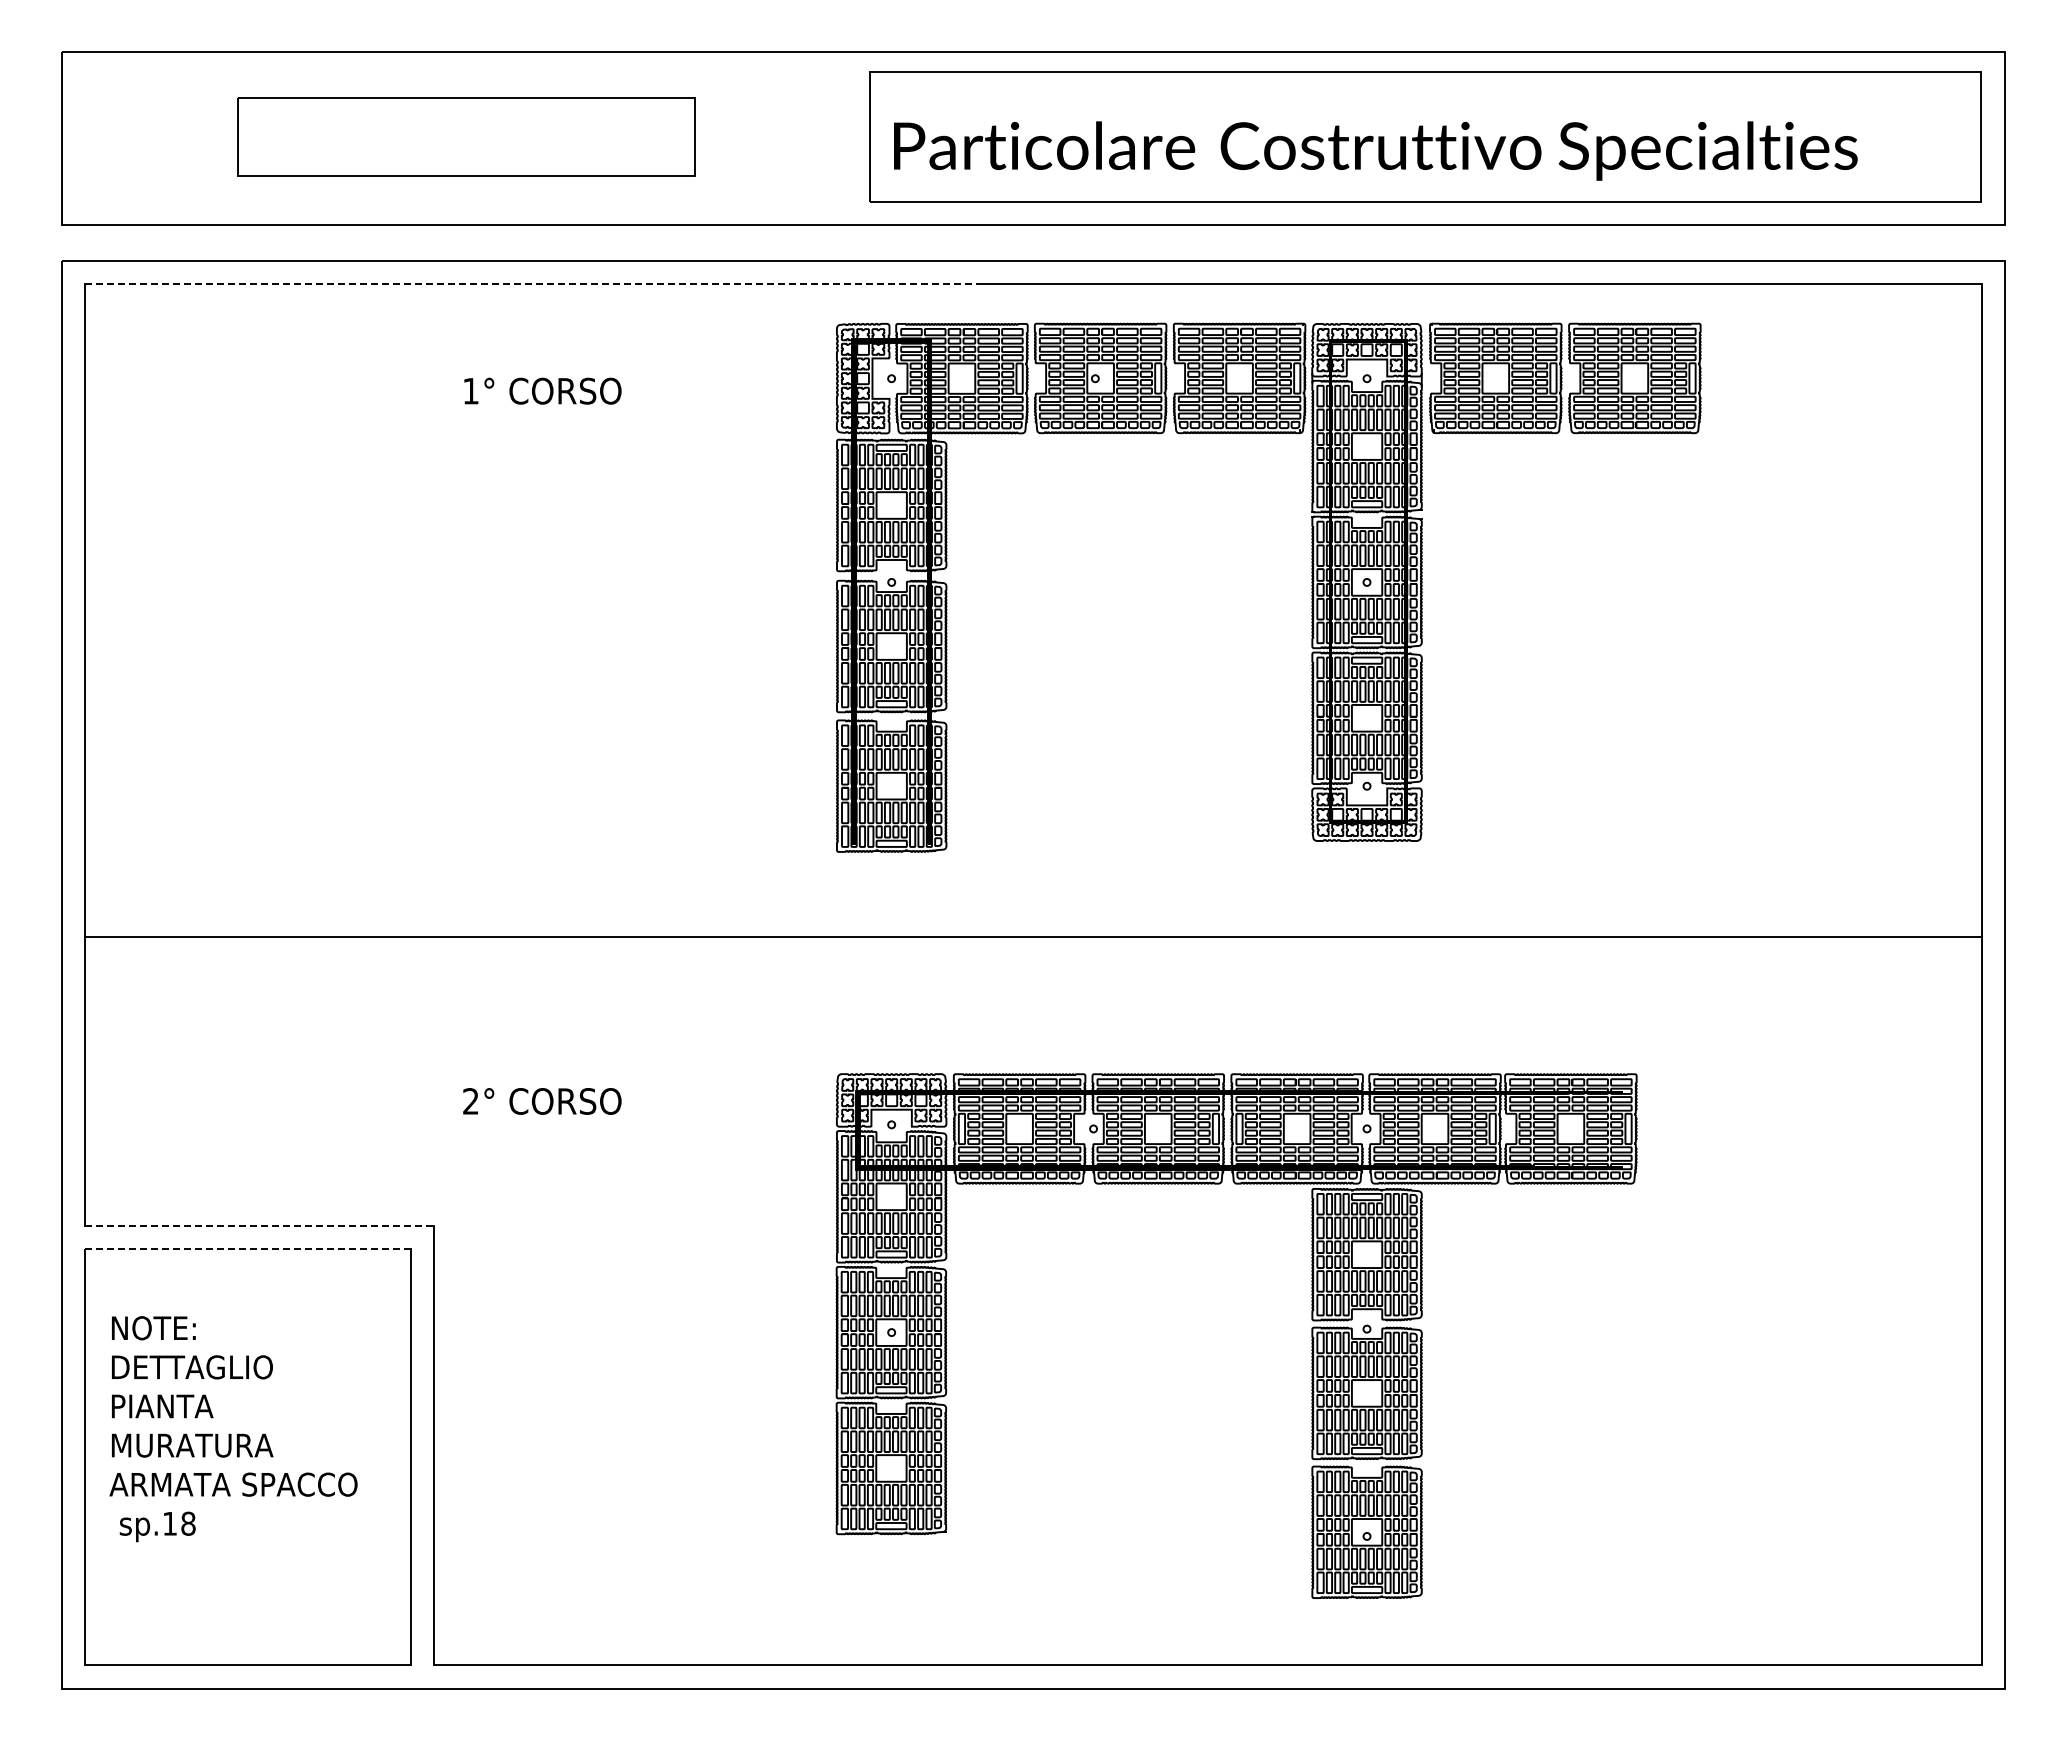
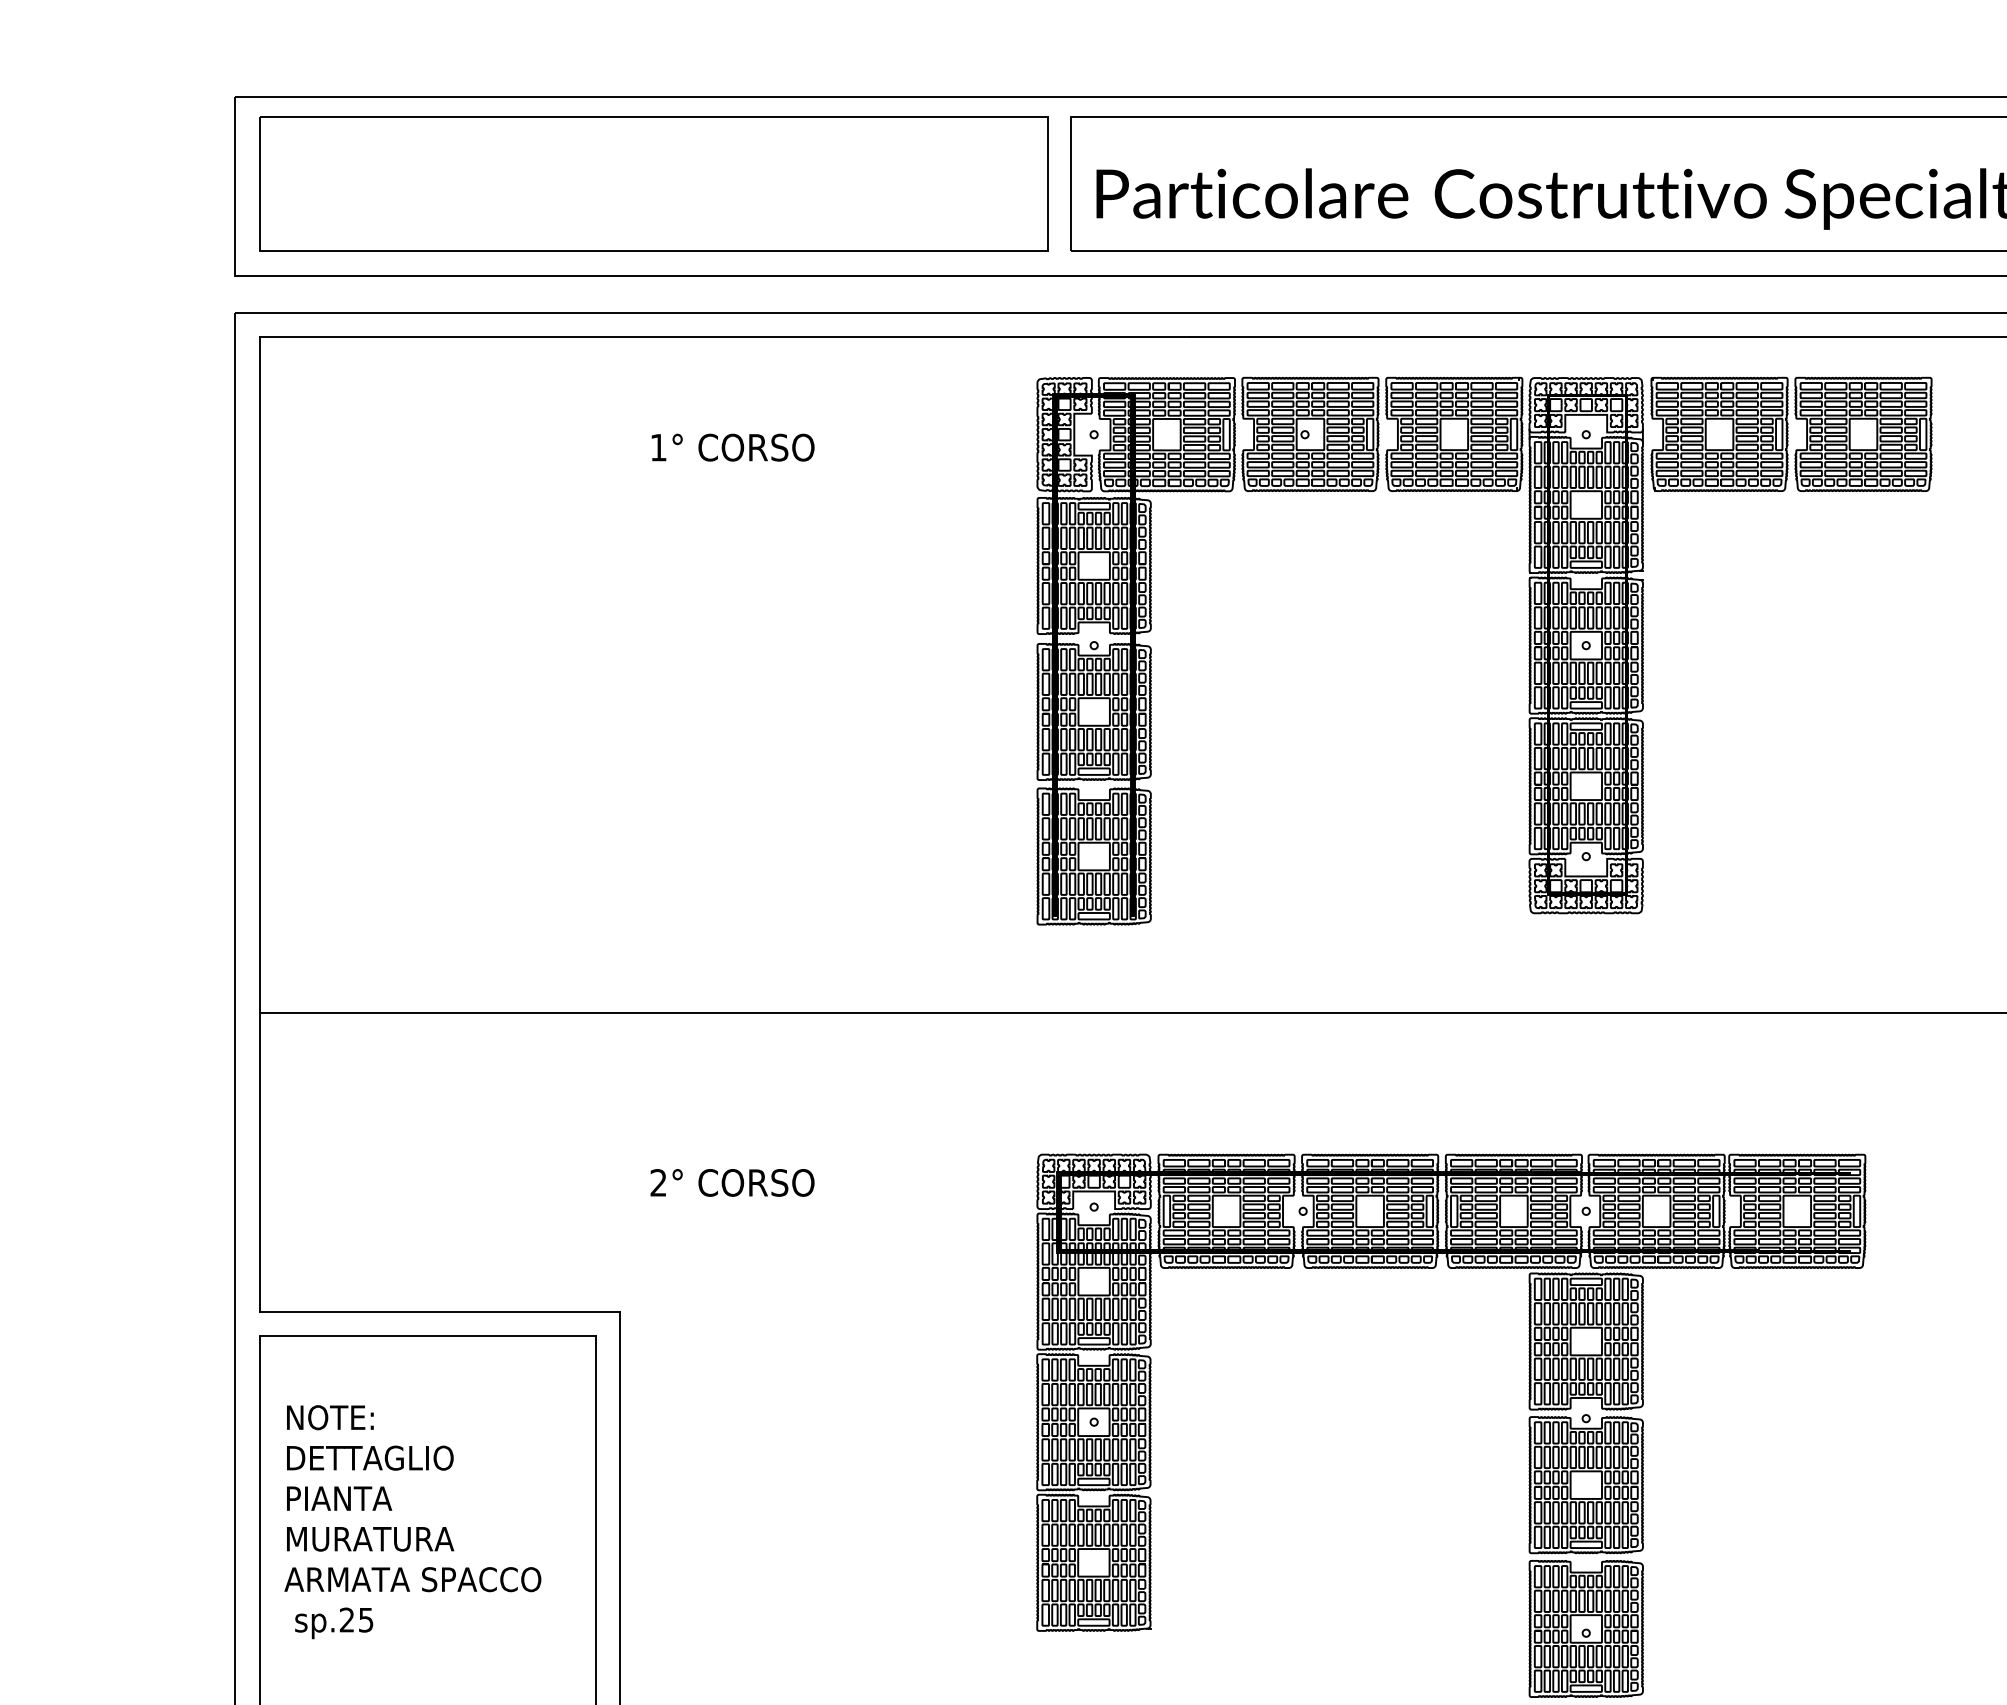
part: (465, 136) -> (652, 183), size x1.67
line: (534, 284) -> (724, 337), dashed -> solid
line: (260, 1225) -> (440, 1311), dashed -> solid
line: (248, 1249) -> (428, 1336), dashed -> solid
text: (179, 1523) -> (356, 1619), sp.18 -> sp.25

